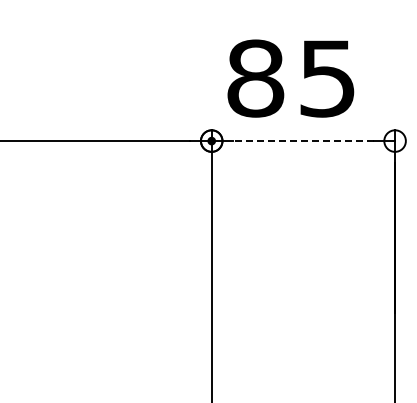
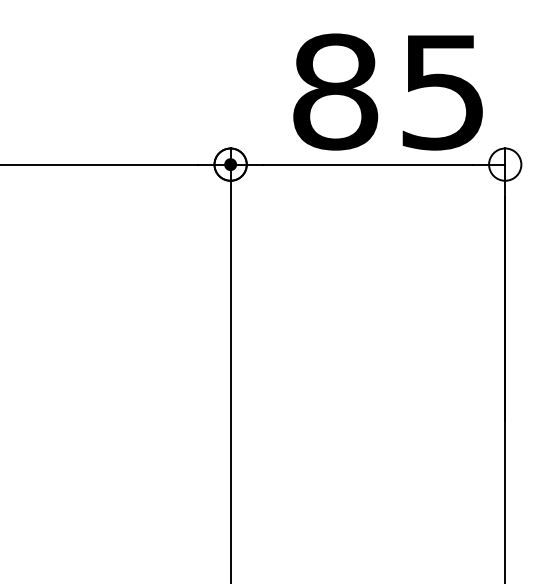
text: (290, 78) -> (387, 91), moved
line: (302, 141) -> (366, 165), dashed -> solid

